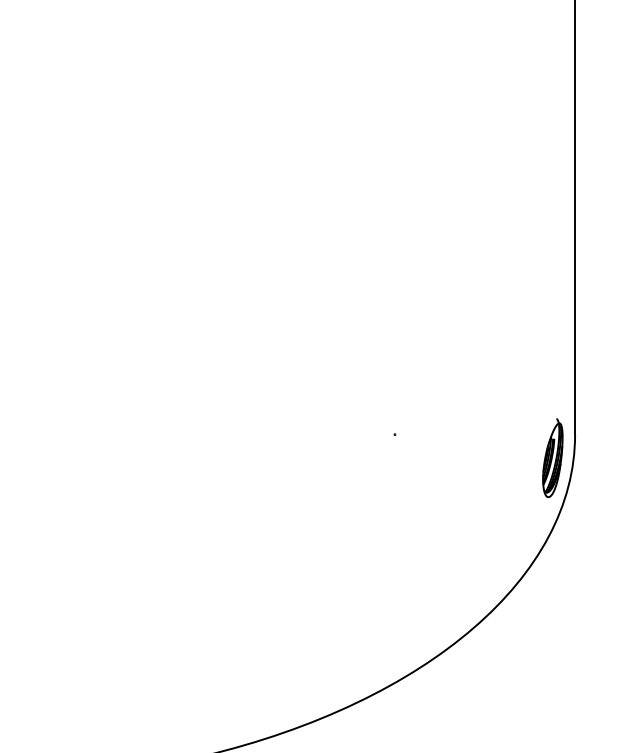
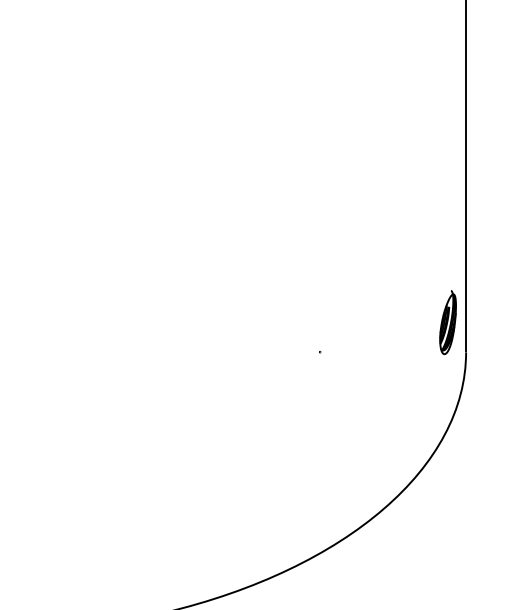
part: (552, 458) -> (447, 322), moved

